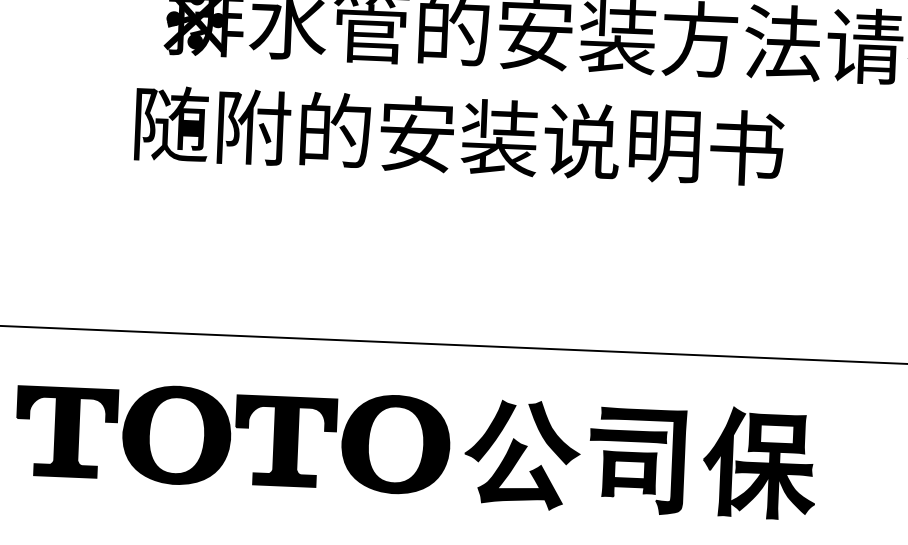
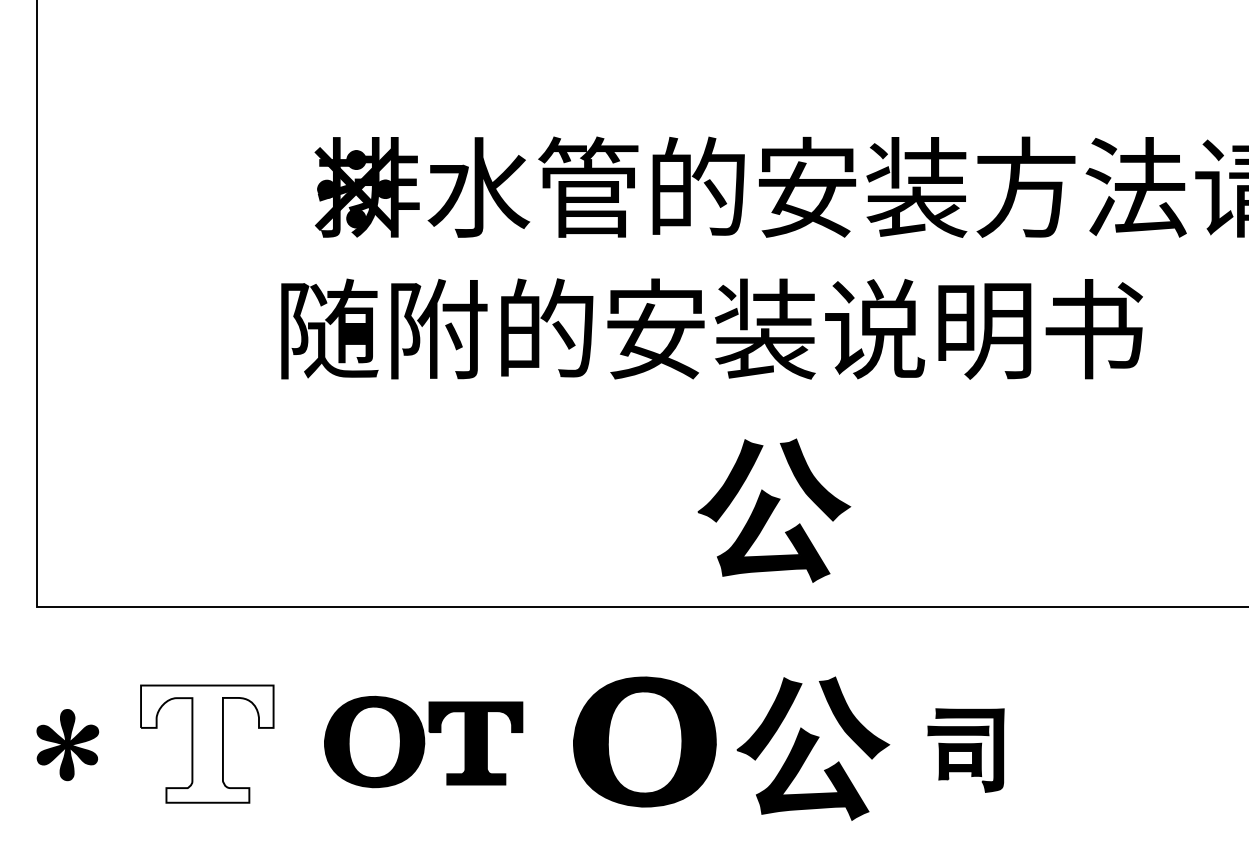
part: (500, 274) -> (774, 510), added
fill: (66, 431) -> (207, 743), removed
part: (229, 437) -> (423, 741), size x0.7
part: (636, 461) -> (965, 750), size x0.6
part: (759, 463) -> (1128, 746), removed

